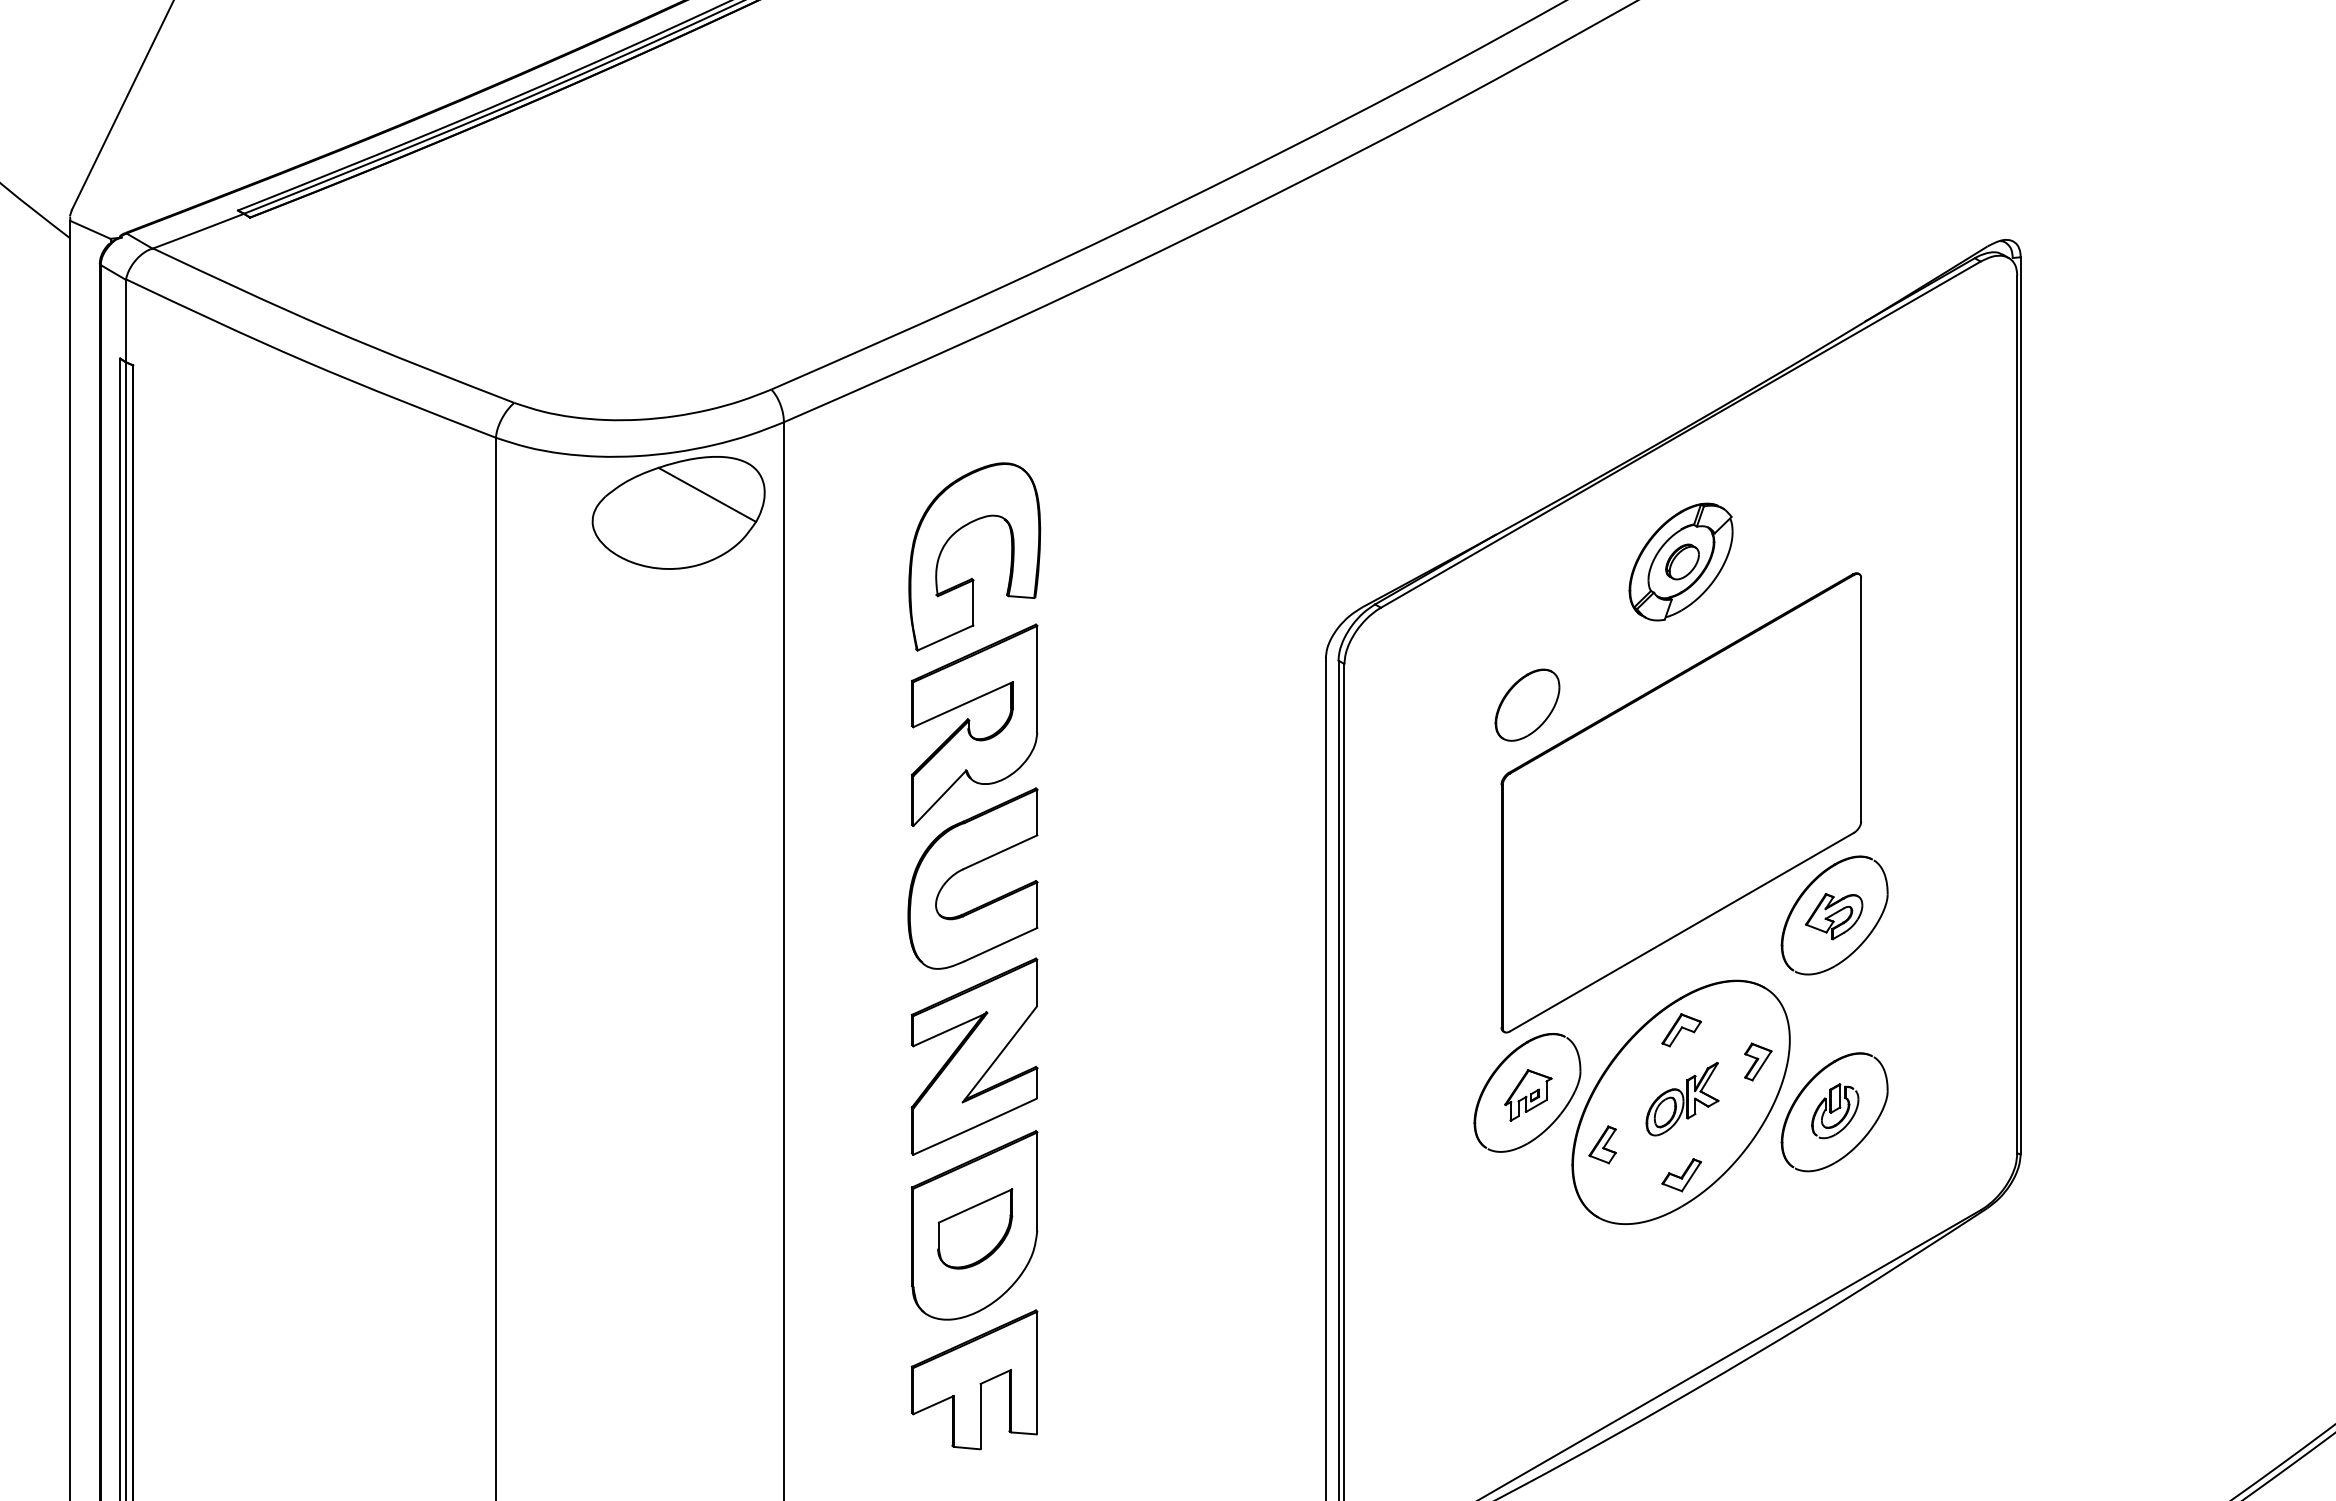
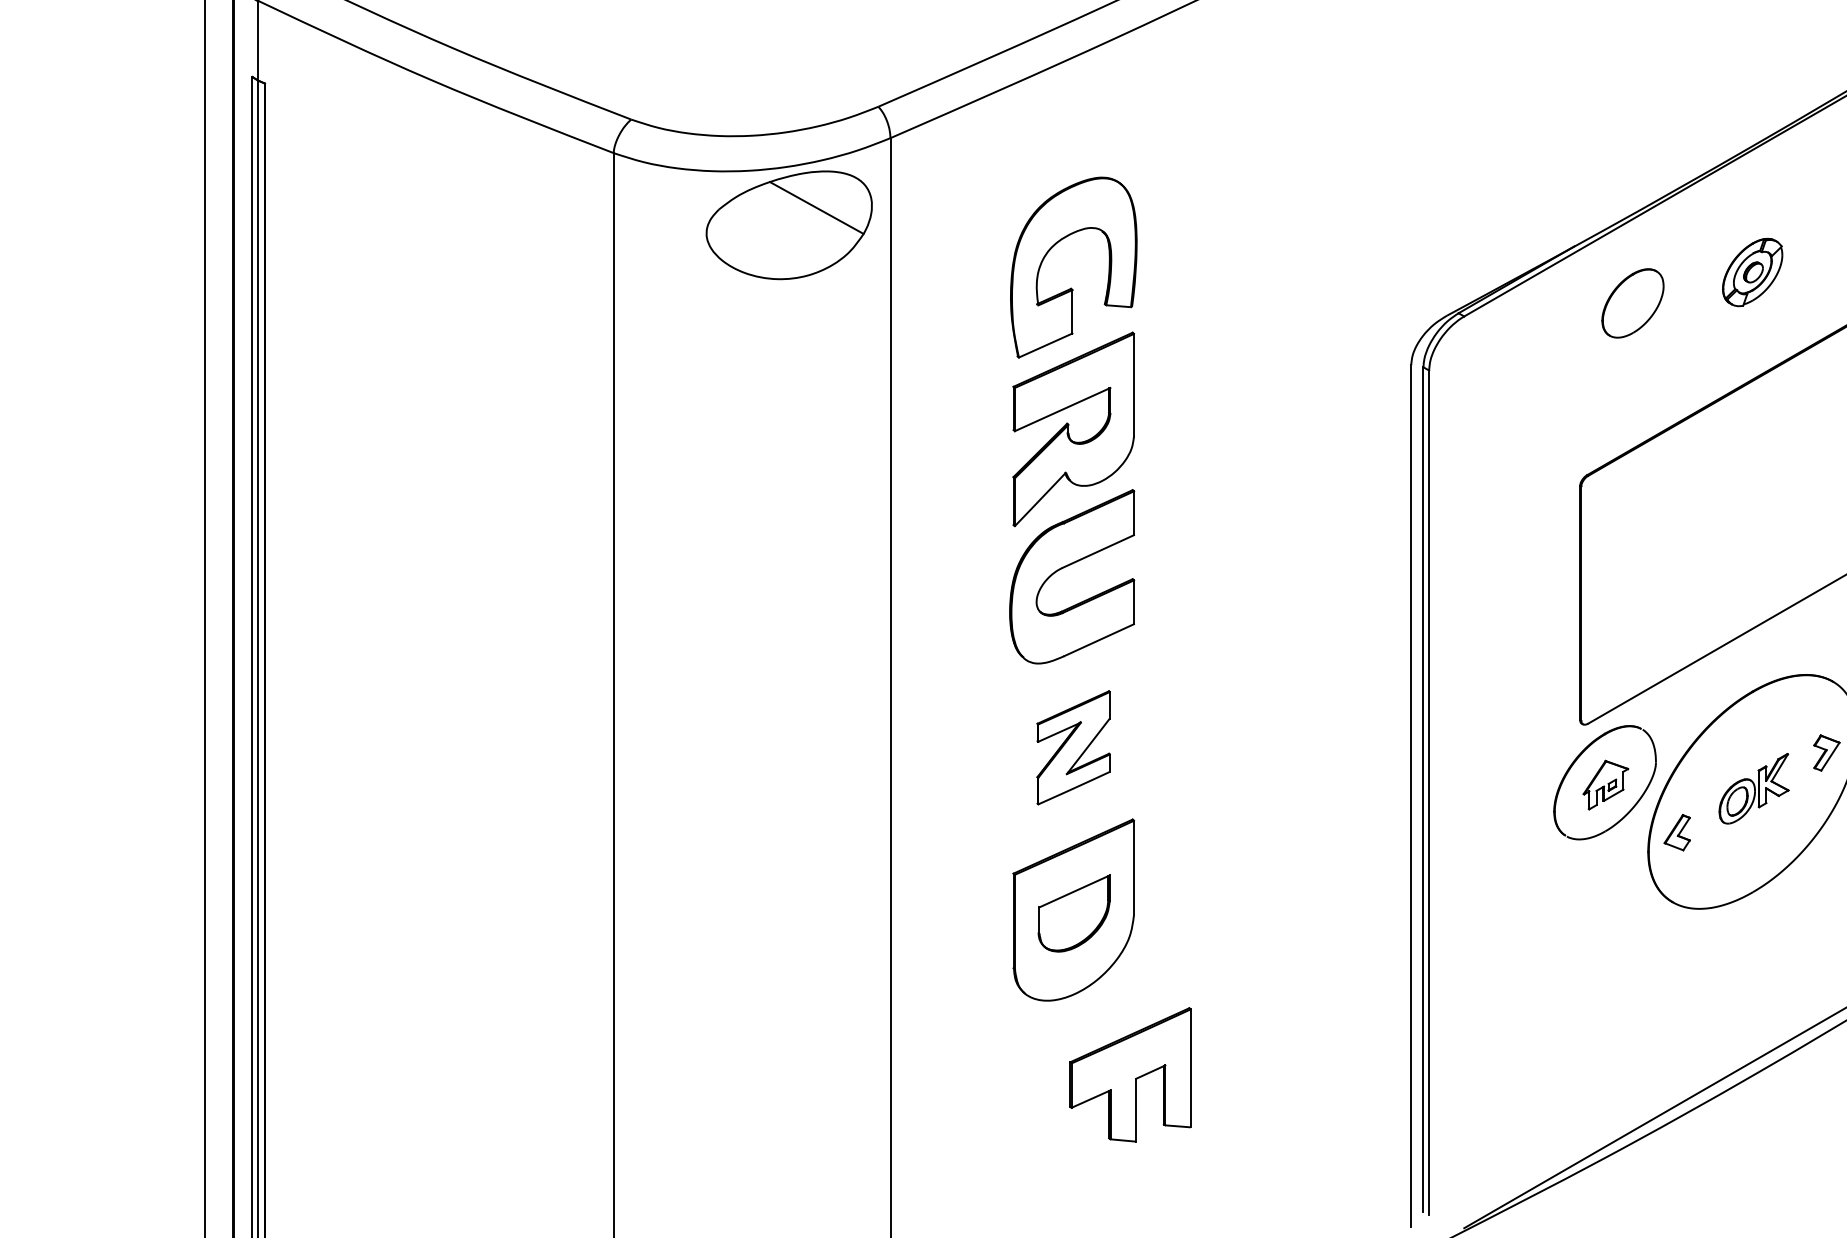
part: (1680, 561) -> (1752, 272), size x0.6
part: (1527, 704) -> (1632, 302), moved
part: (1681, 1030) -> (1753, 722), removed
part: (974, 1056) -> (1073, 747), size x0.6
part: (1681, 1175) -> (1753, 862), removed
part: (974, 1379) -> (1130, 1074), moved

